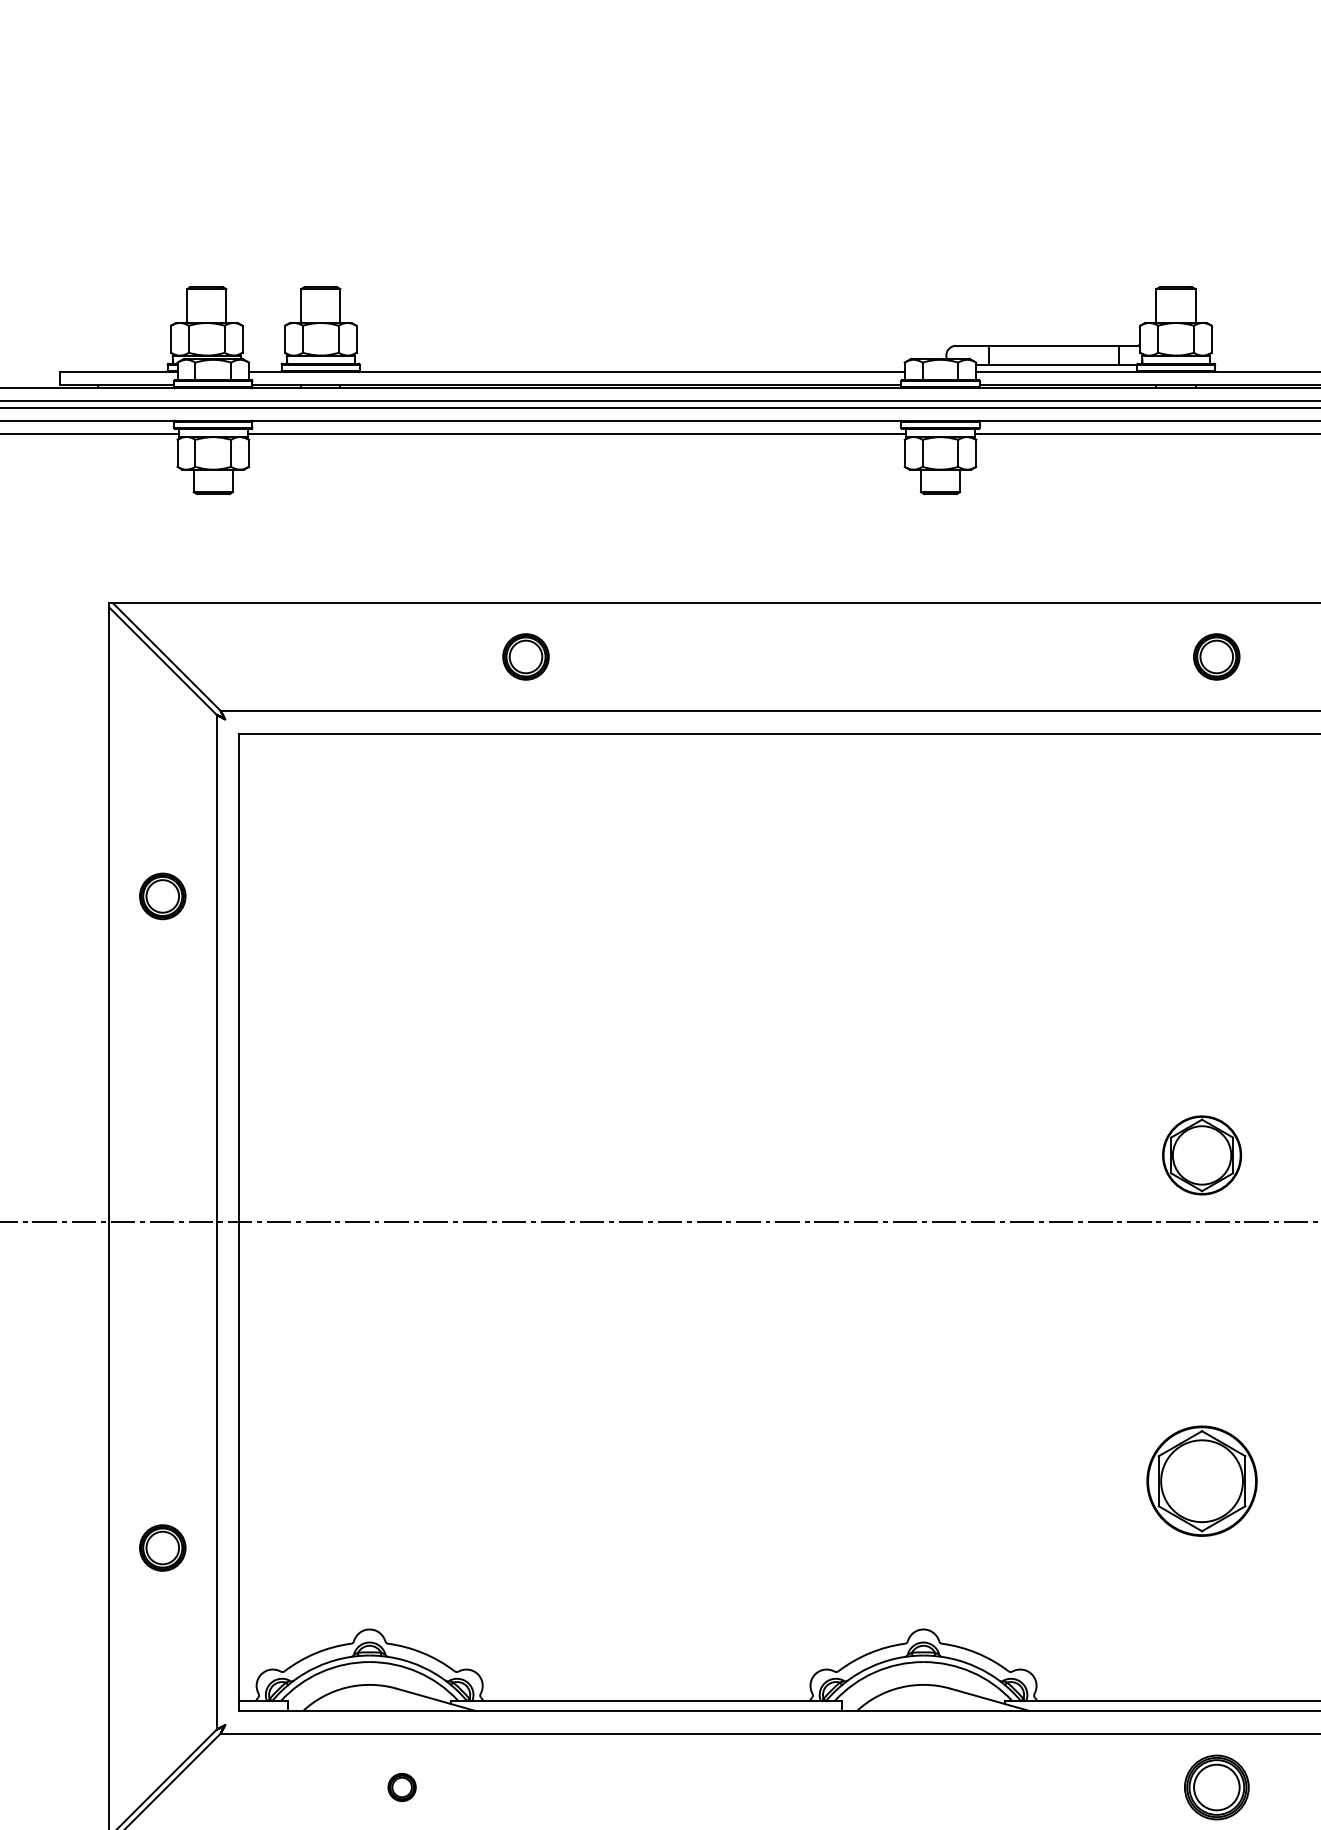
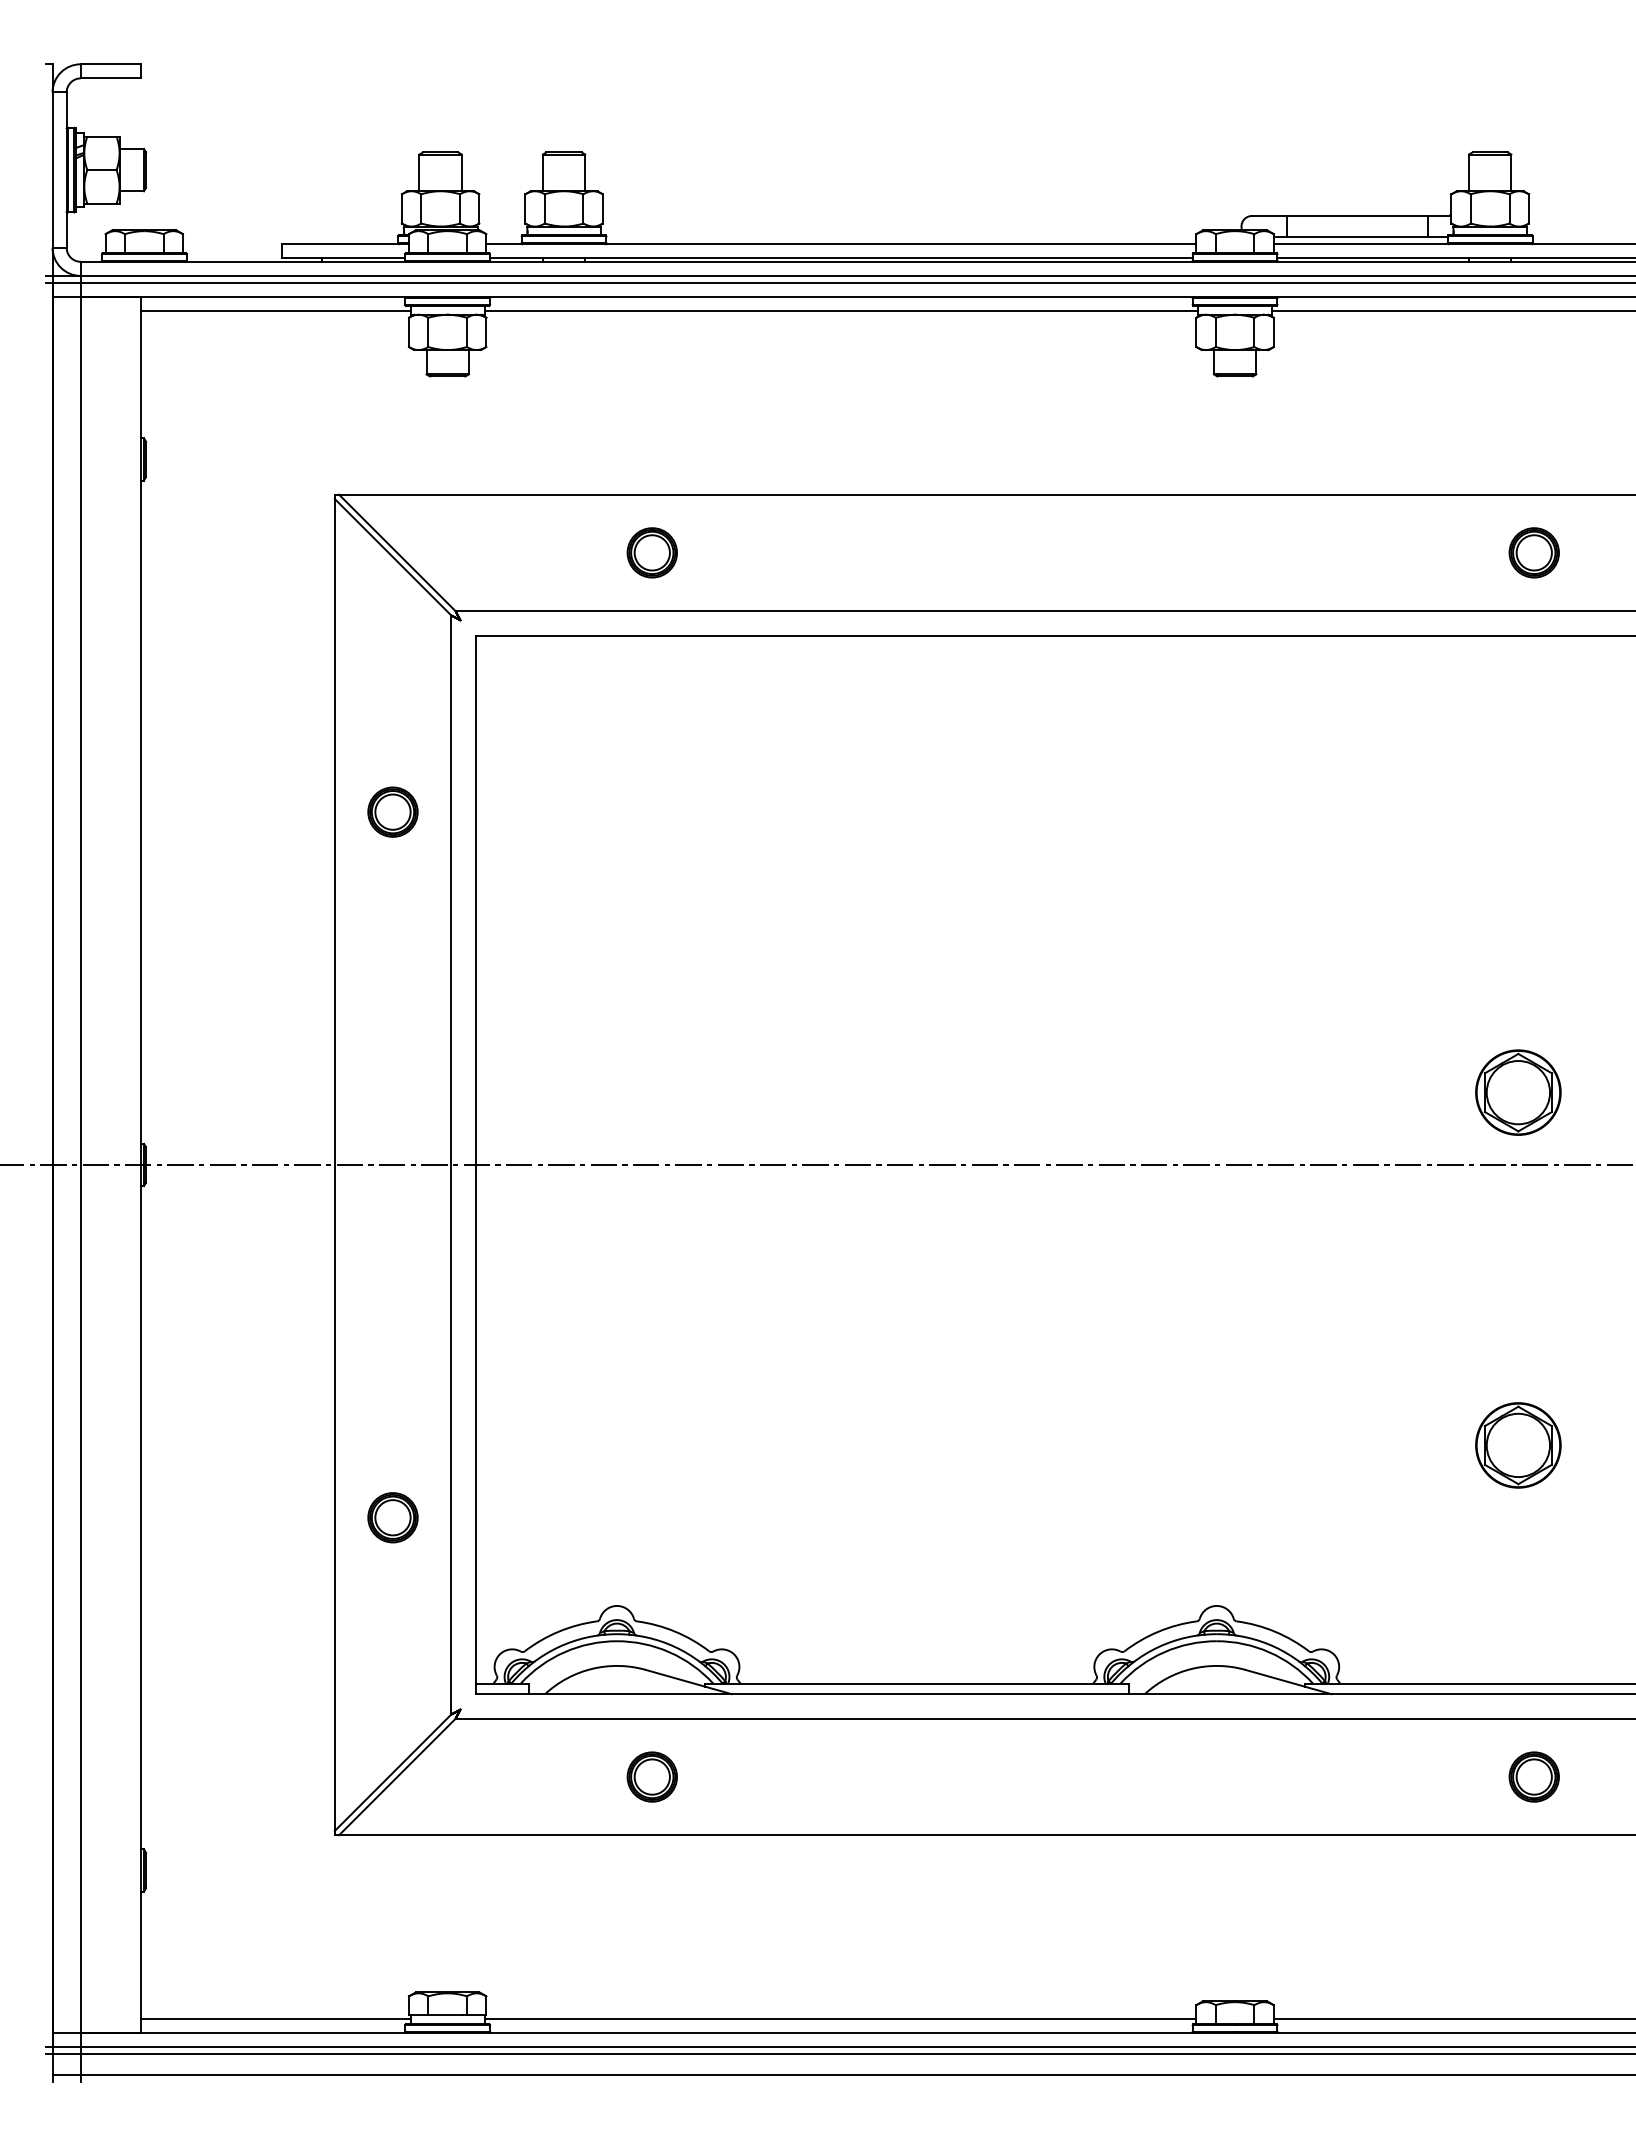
part: (525, 656) -> (651, 552), moved
part: (1202, 1481) -> (1518, 1445), size x0.71
part: (401, 1786) -> (651, 1776), size x1.67
part: (1216, 1786) -> (1533, 1776), size x0.71

